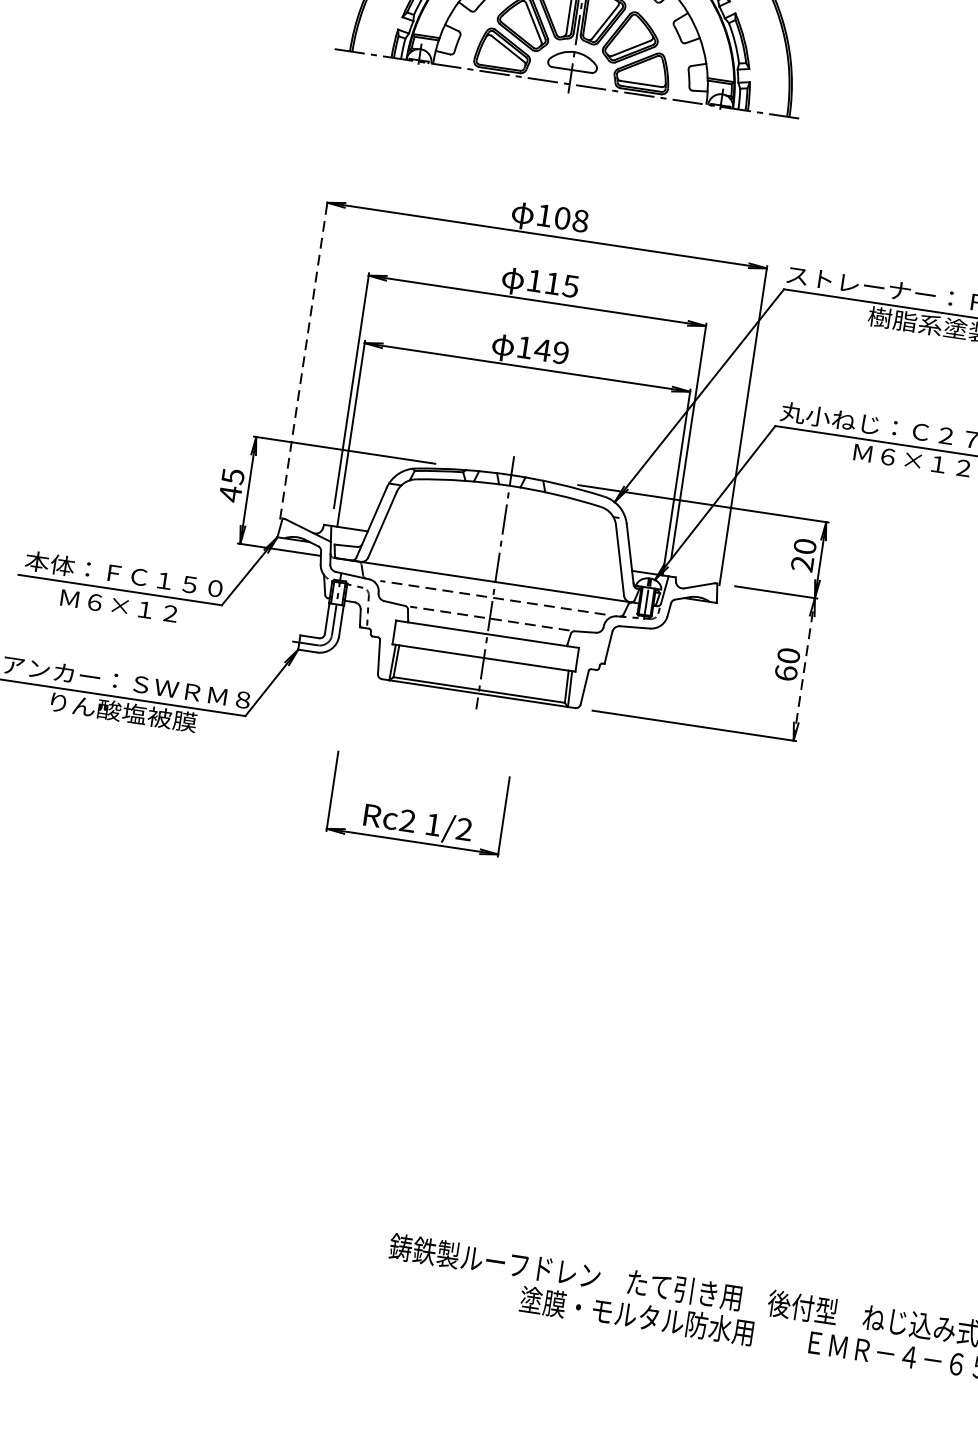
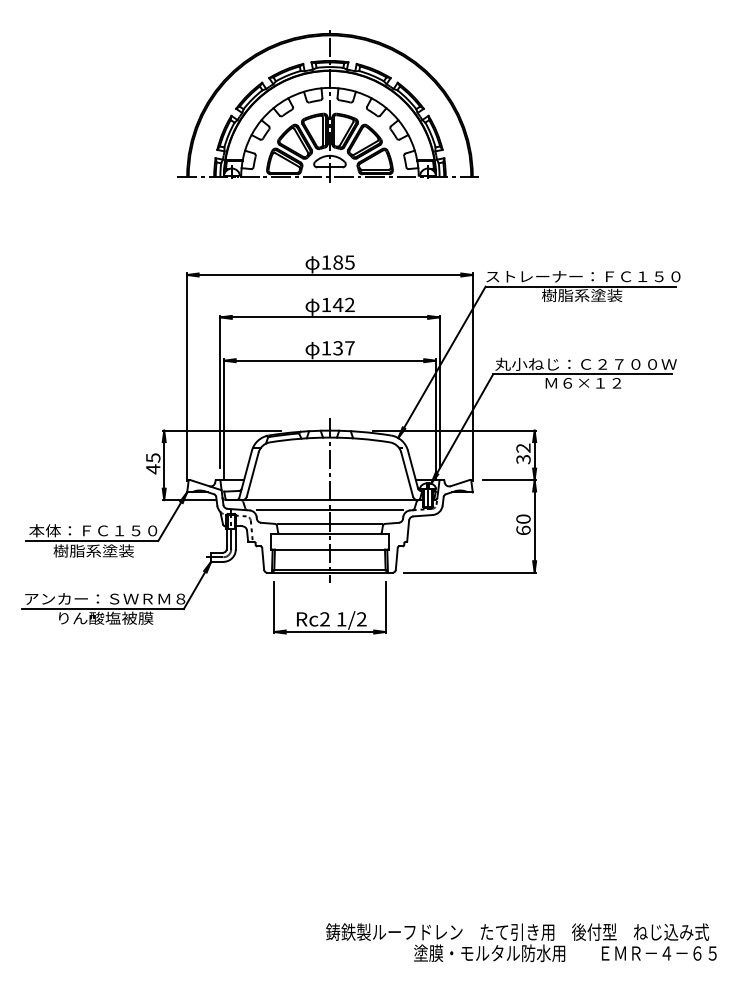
text: (570, 219) -> (343, 262), 108 -> 185
text: (561, 284) -> (343, 304), 115 -> 142
text: (551, 351) -> (343, 348), 149 -> 137
line: (304, 360) -> (187, 377), dashed -> solid
text: (803, 554) -> (523, 453), 20 -> 32
line: (492, 597) -> (329, 510), dashed -> solid
text: (119, 605) -> (93, 550), Ｍ６×１２ -> 樹脂系塗装
line: (489, 617) -> (329, 523), dashed -> solid
line: (804, 668) -> (534, 525), dashed -> solid
part: (417, 803) -> (329, 607), moved

